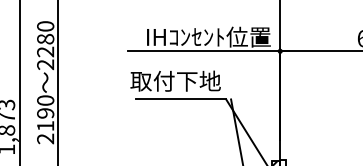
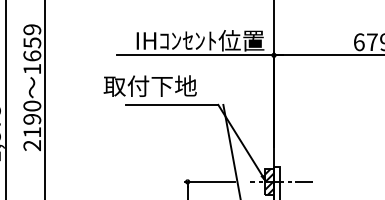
text: (45, 45) -> (32, 49), 2280 -> 1659
text: (174, 80) -> (149, 85), moved

